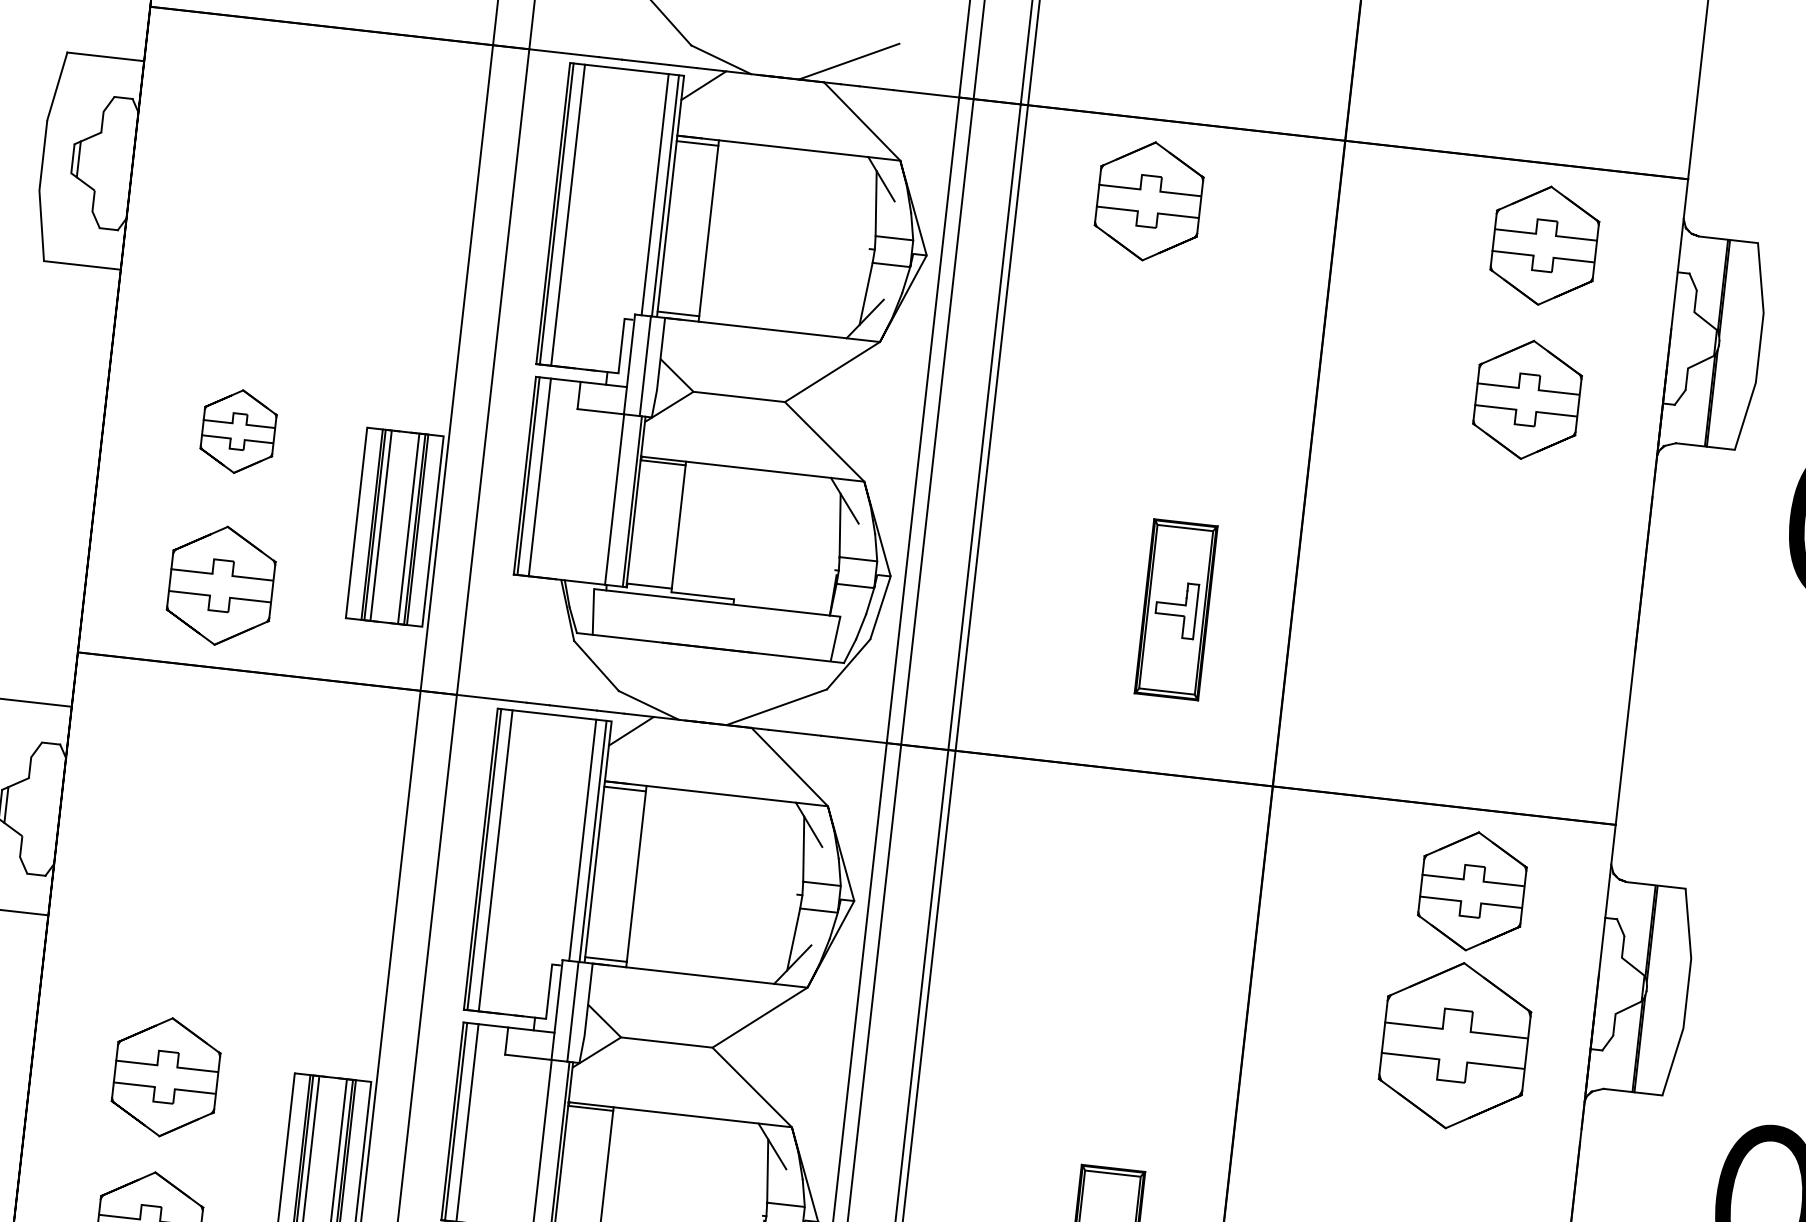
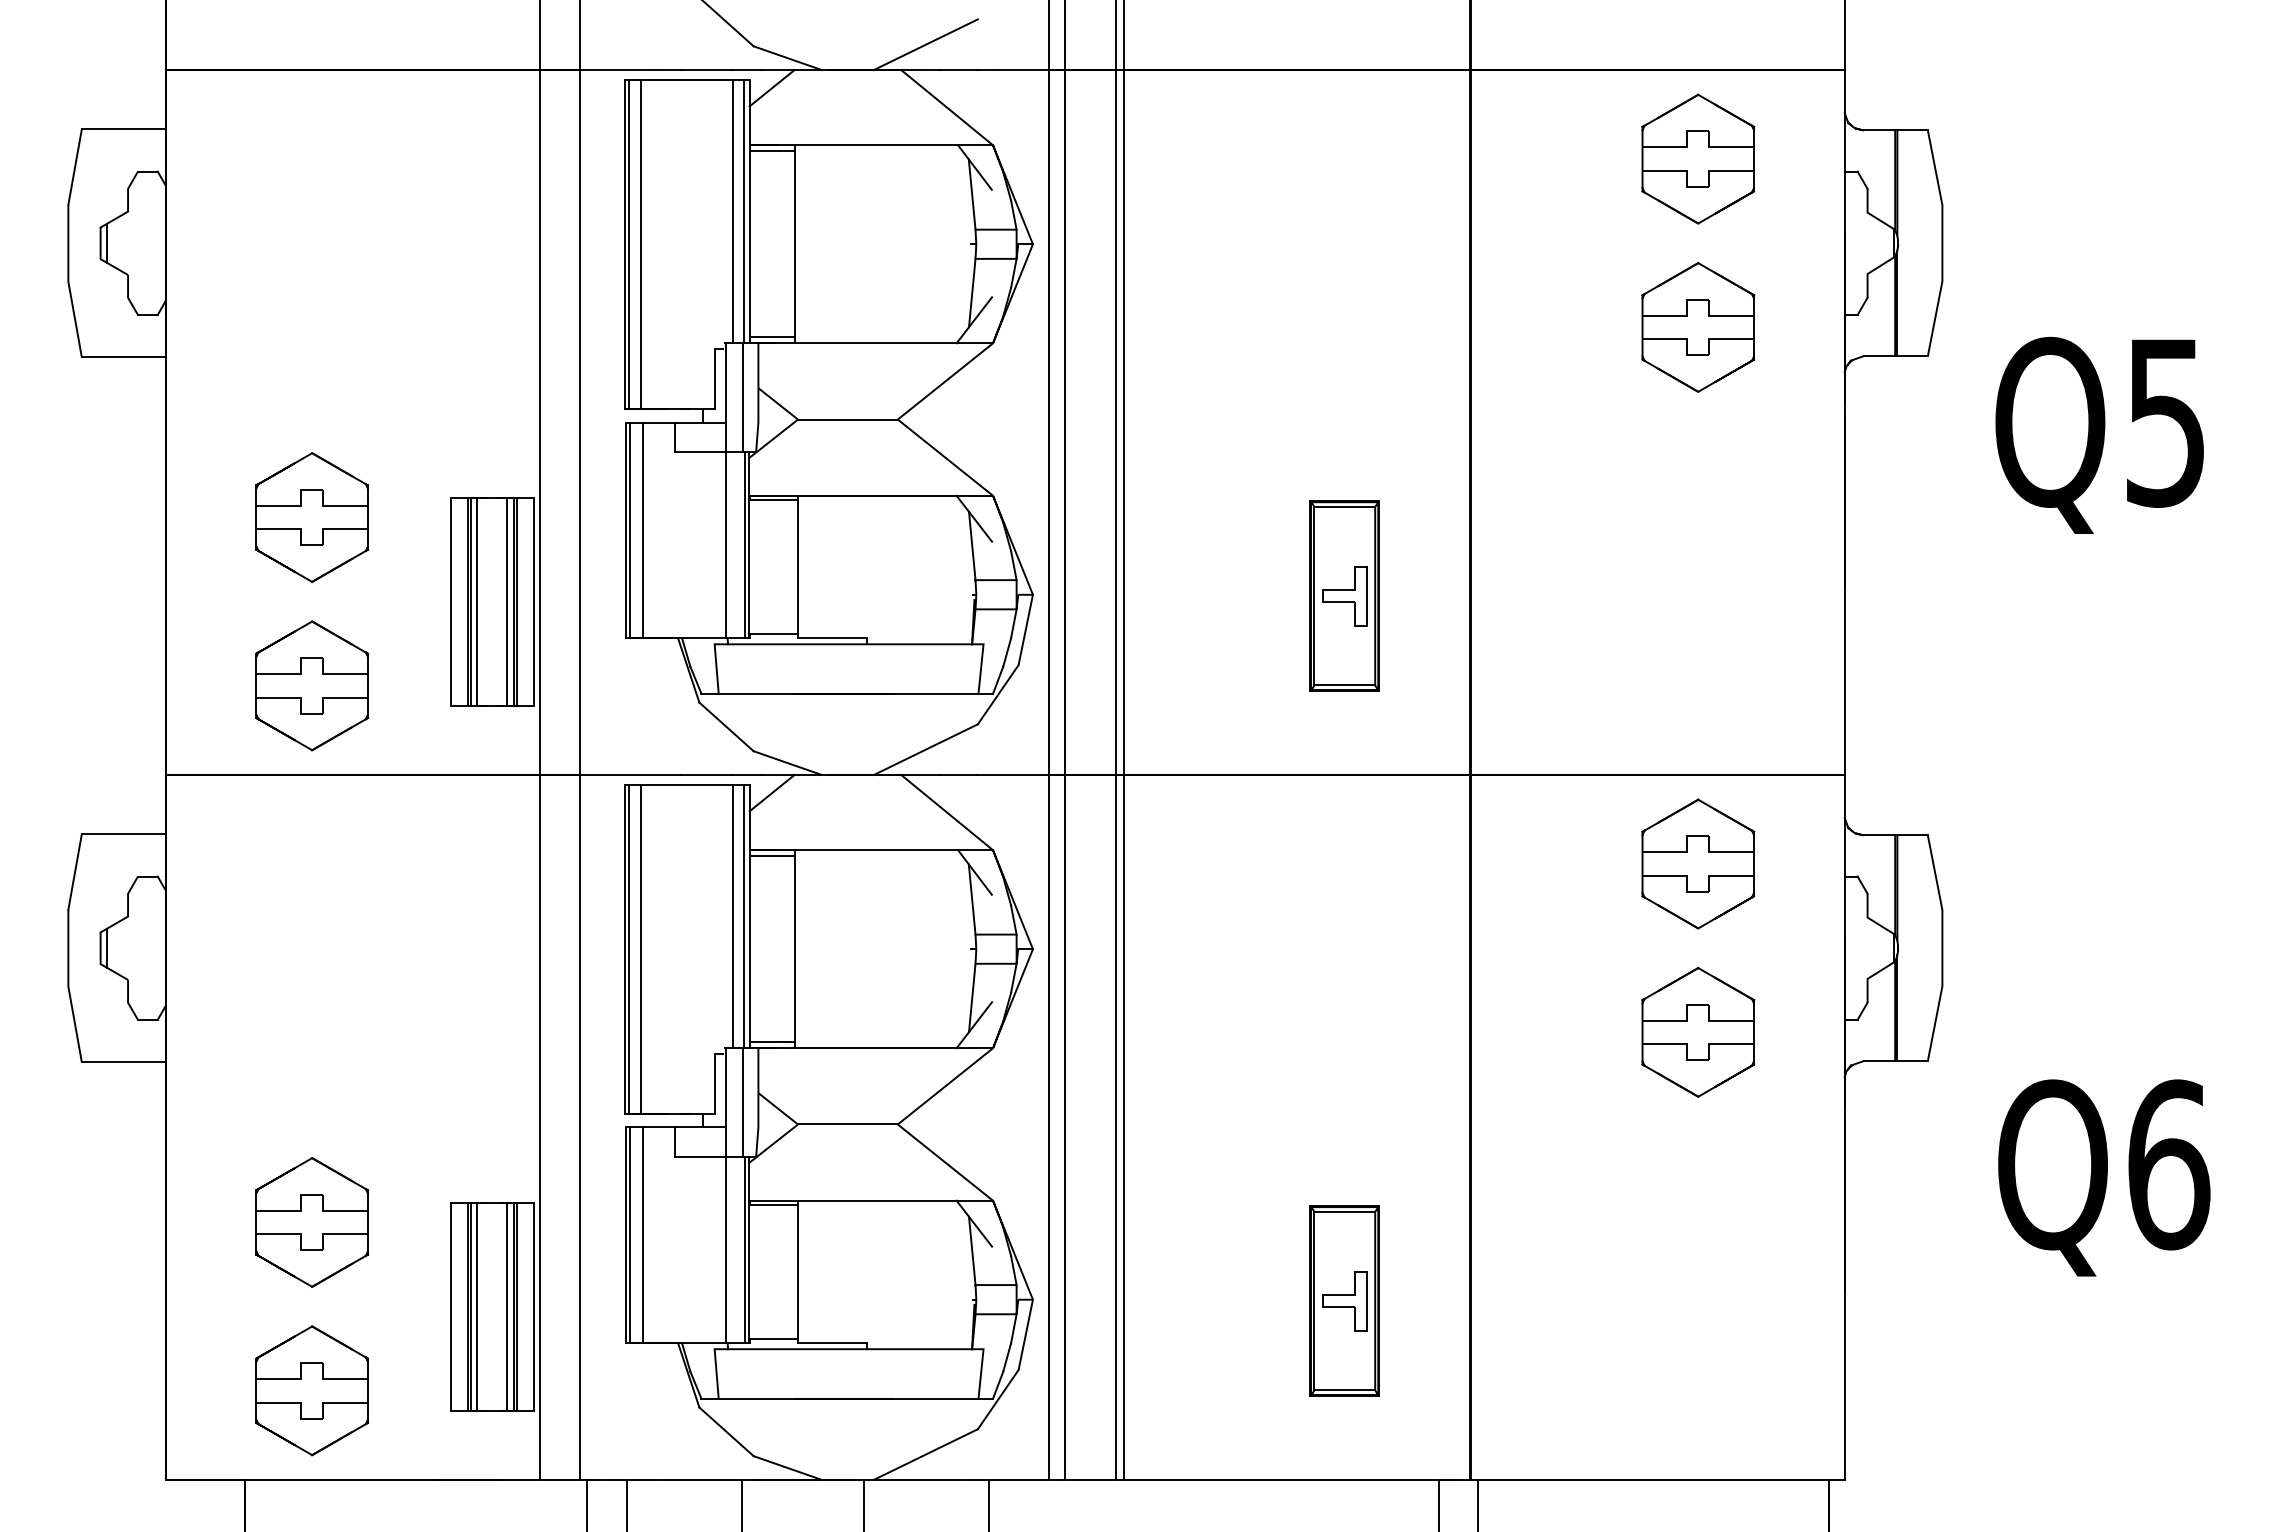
part: (1149, 200) -> (1266, 158), removed
part: (238, 431) -> (312, 517), size x1.43
part: (1455, 1044) -> (1698, 1031), size x0.71

